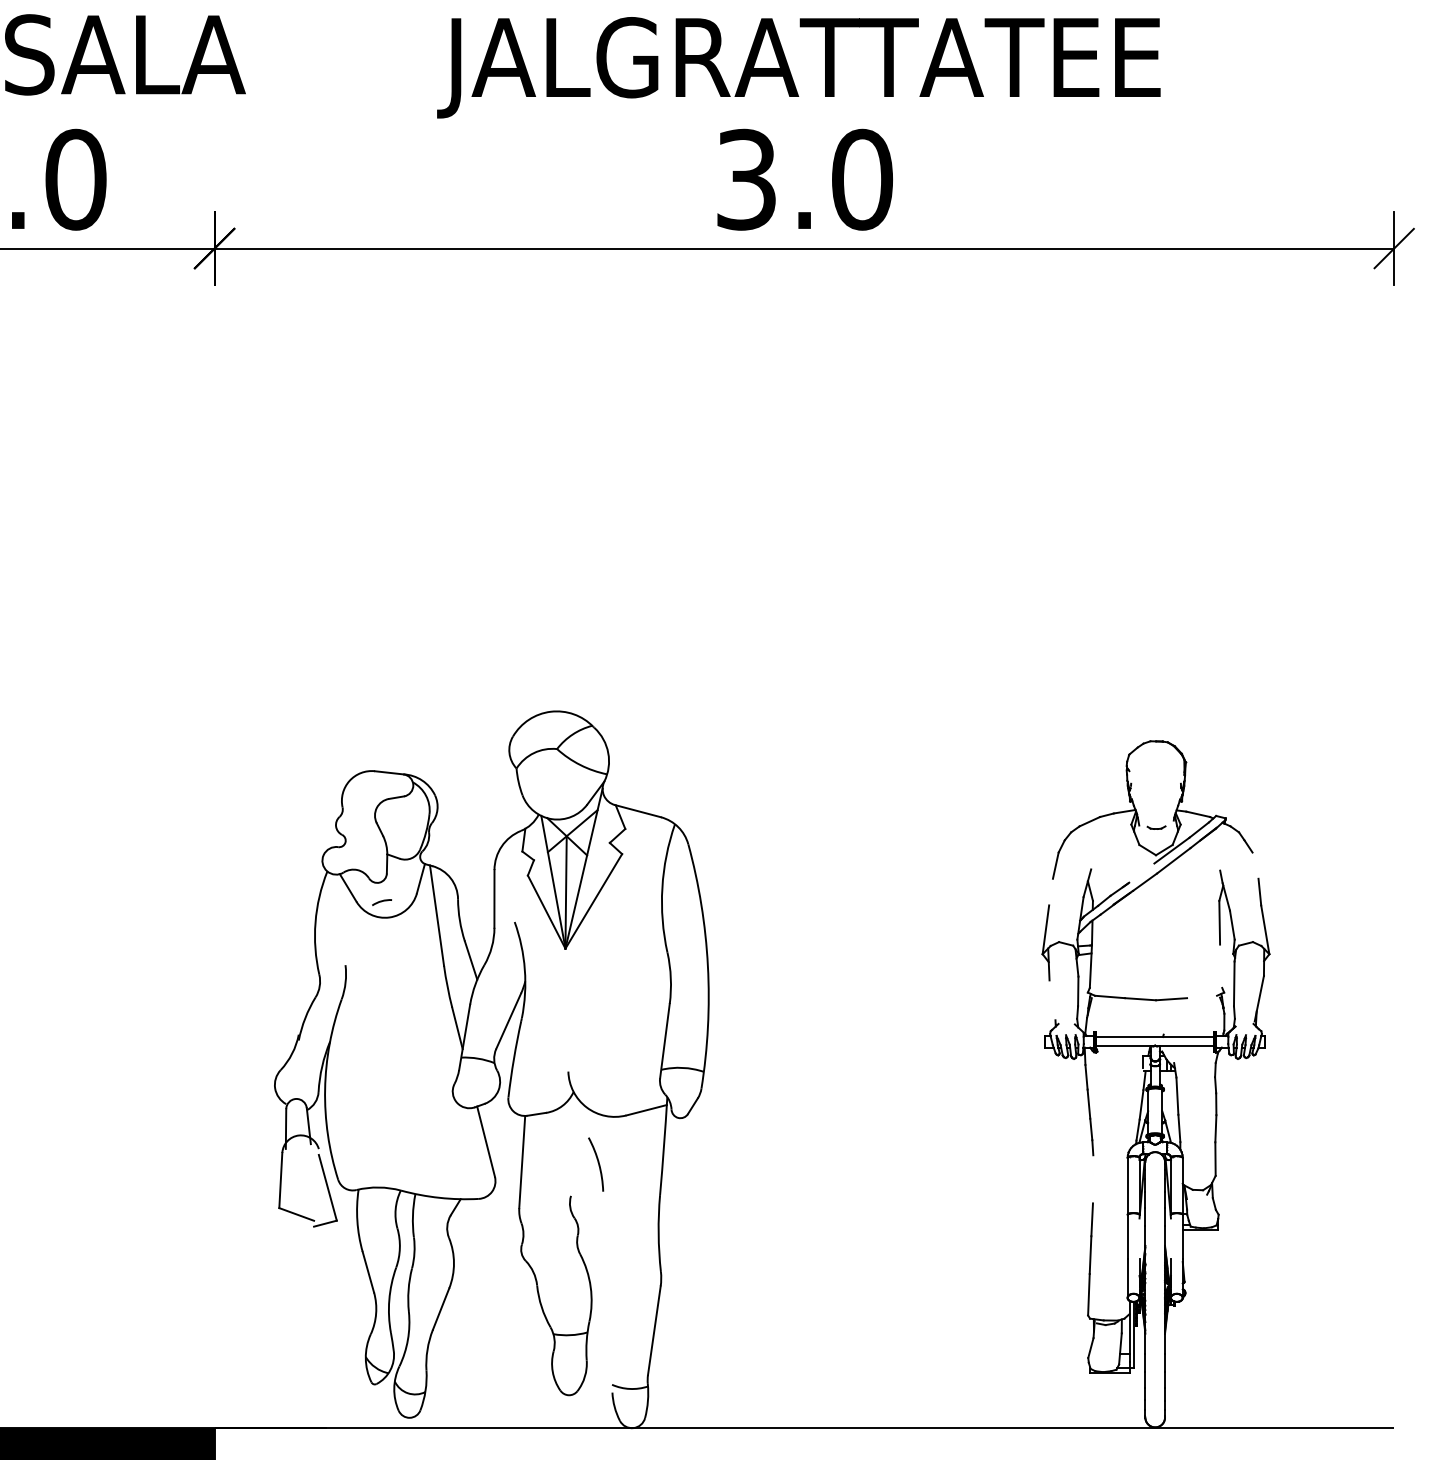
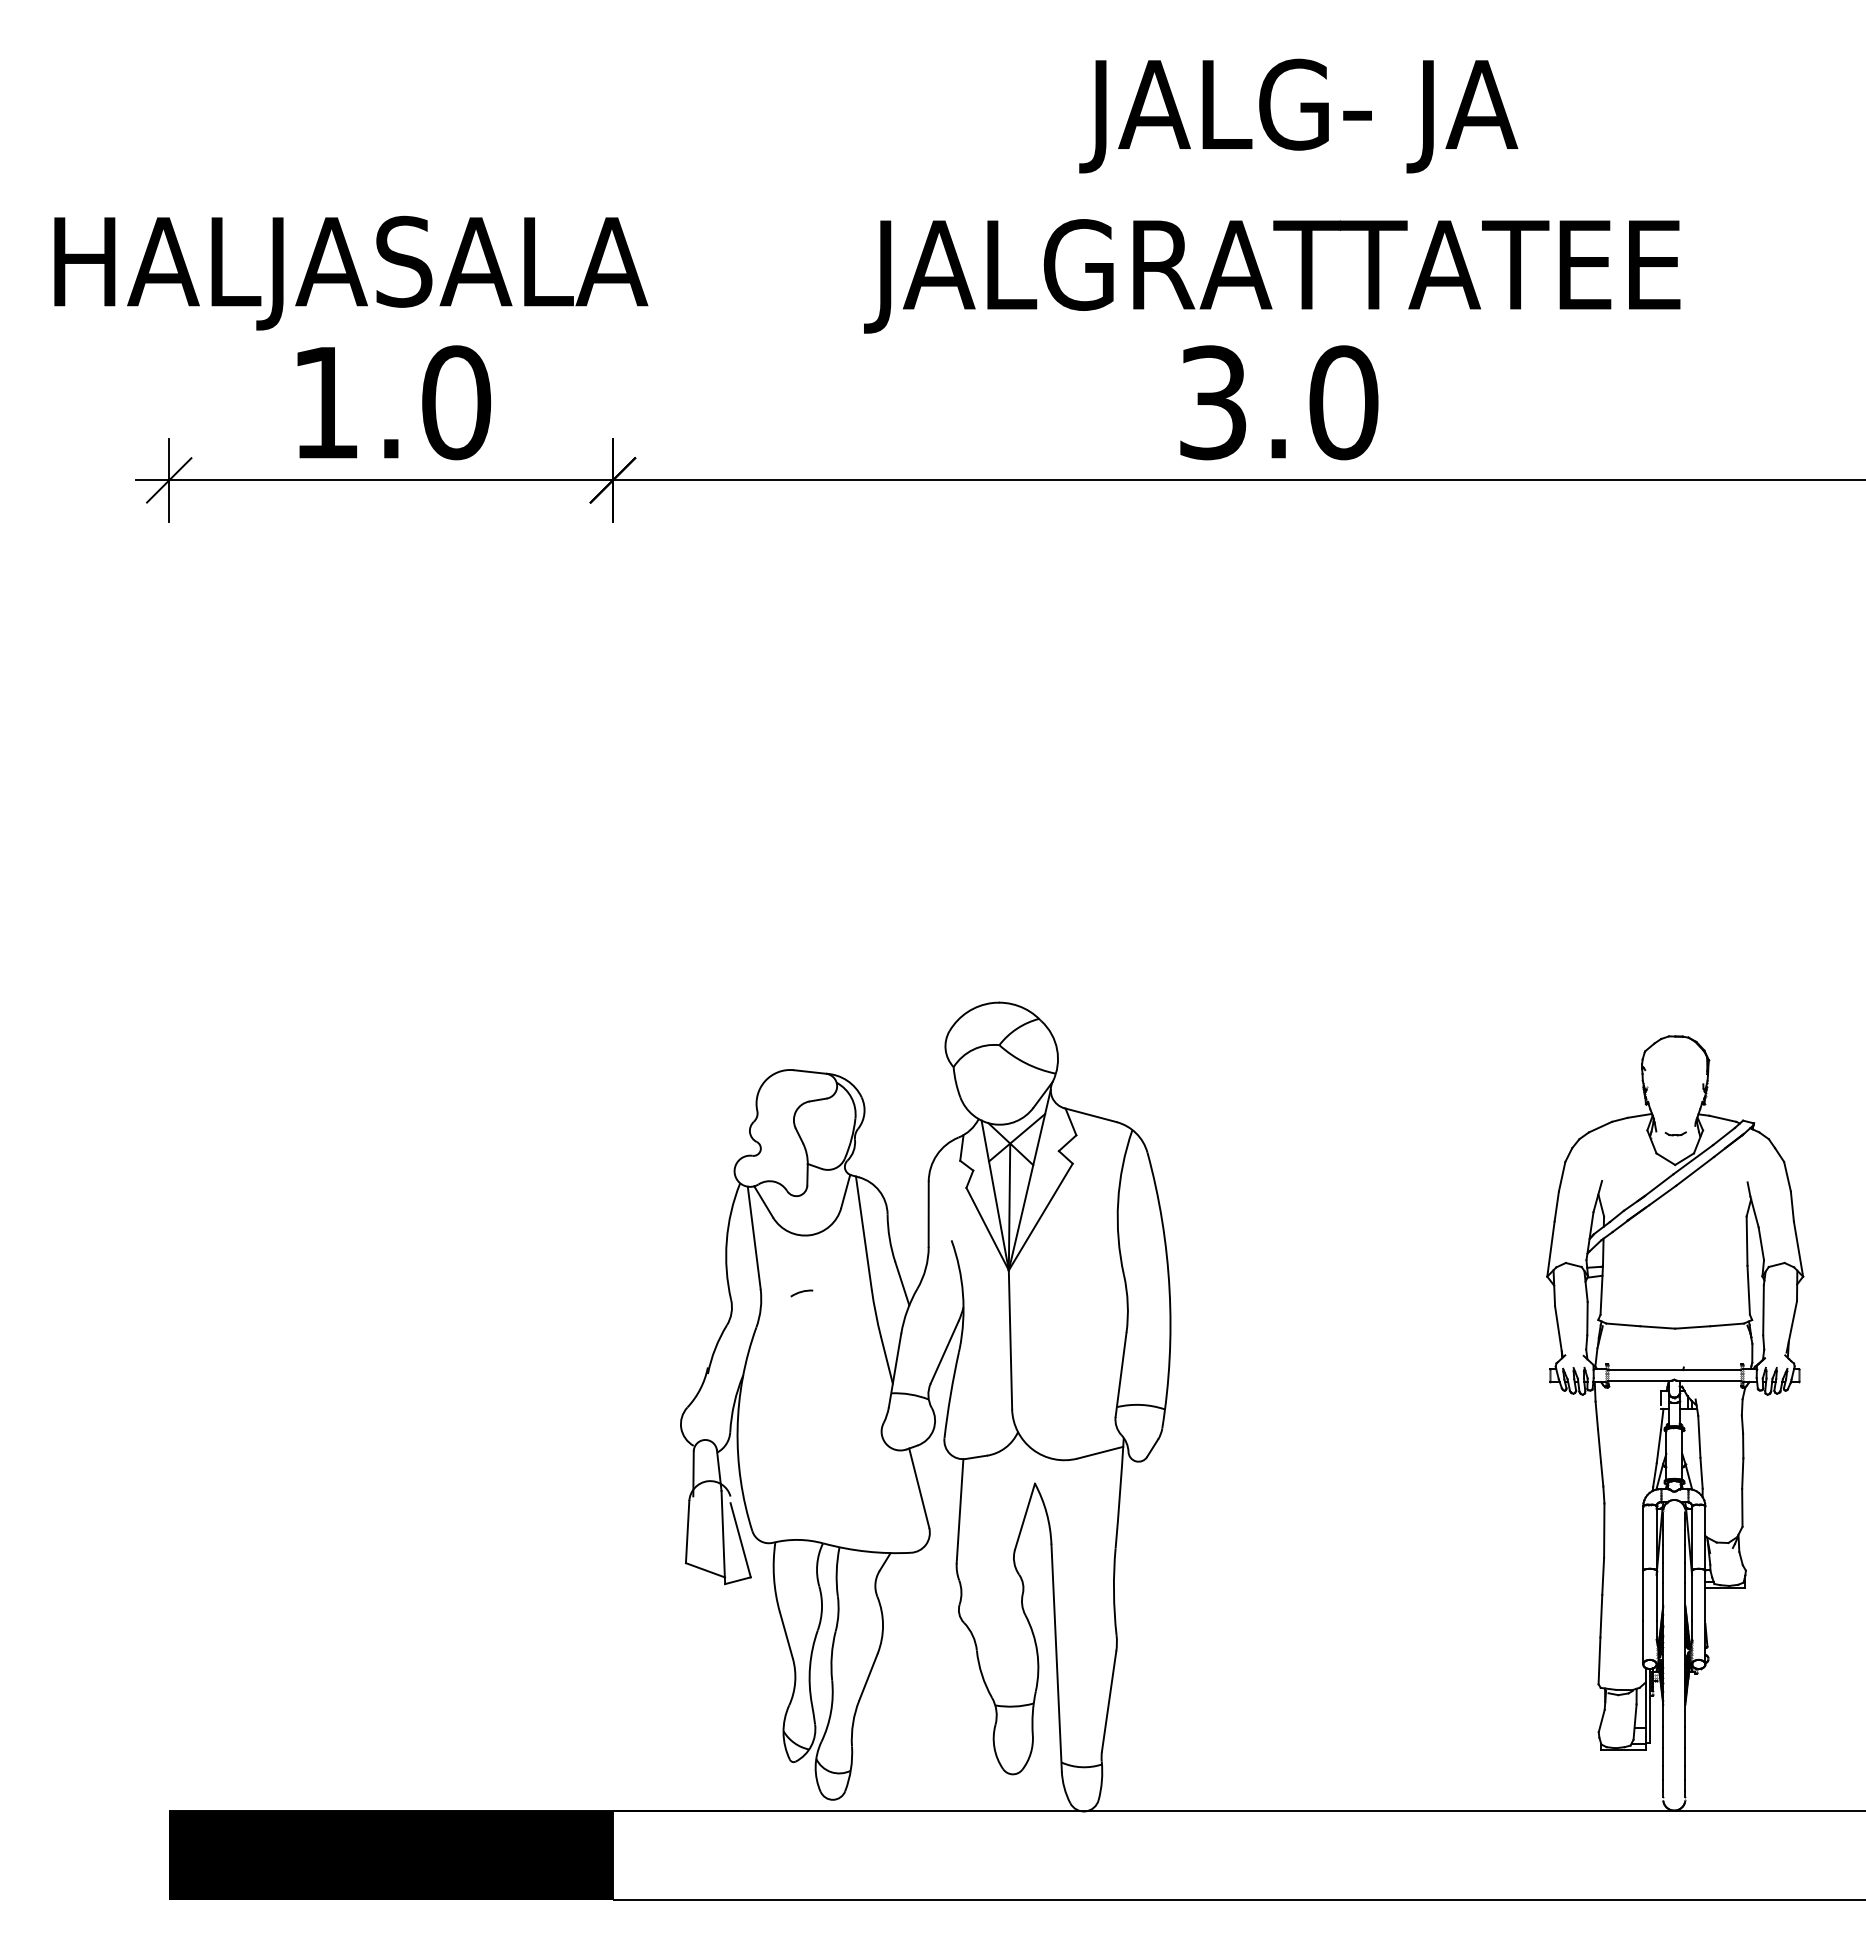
line: (1255, 865) -> (1787, 1176), added
line: (1141, 872) -> (1658, 1184), added
line: (1050, 892) -> (1556, 1206), added
arc: (381, 901) -> (801, 1292), moved
line: (339, 919) -> (753, 1237), added
line: (1220, 965) -> (1748, 1289), added
line: (1202, 996) -> (1727, 1324), added
line: (1052, 1002) -> (1558, 1331), added
line: (566, 1009) -> (1010, 1339), added
line: (580, 1166) -> (1025, 1516), added
line: (1093, 1179) -> (1604, 1530), added
line: (312, 1185) -> (723, 1537), added
line: (1139, 1236) -> (1656, 1595), added
line: (1171, 1236) -> (1692, 1595), added
line: (607, 1291) -> (1056, 1657), added

